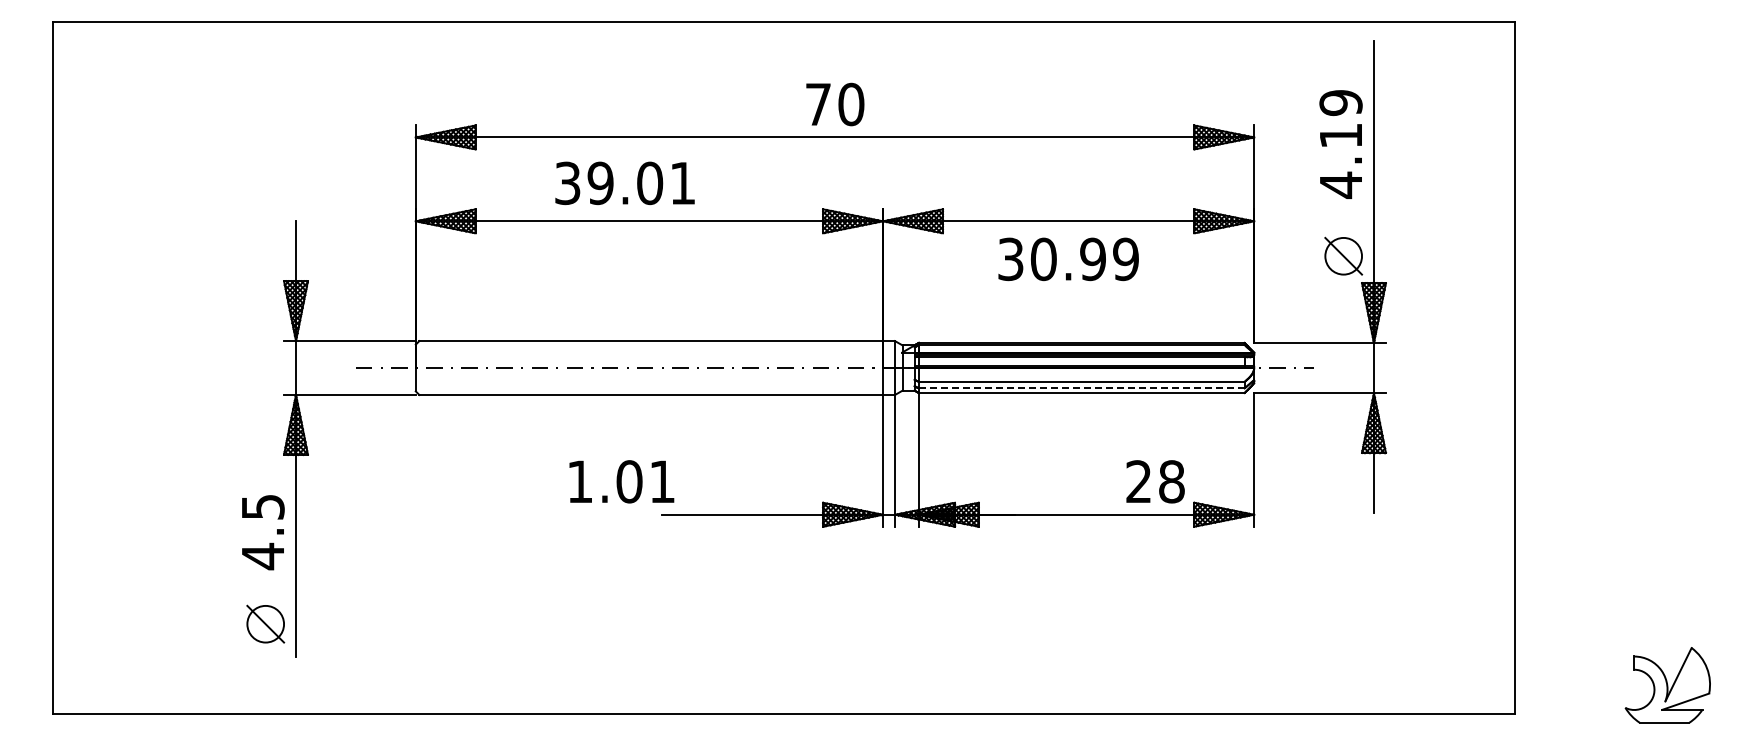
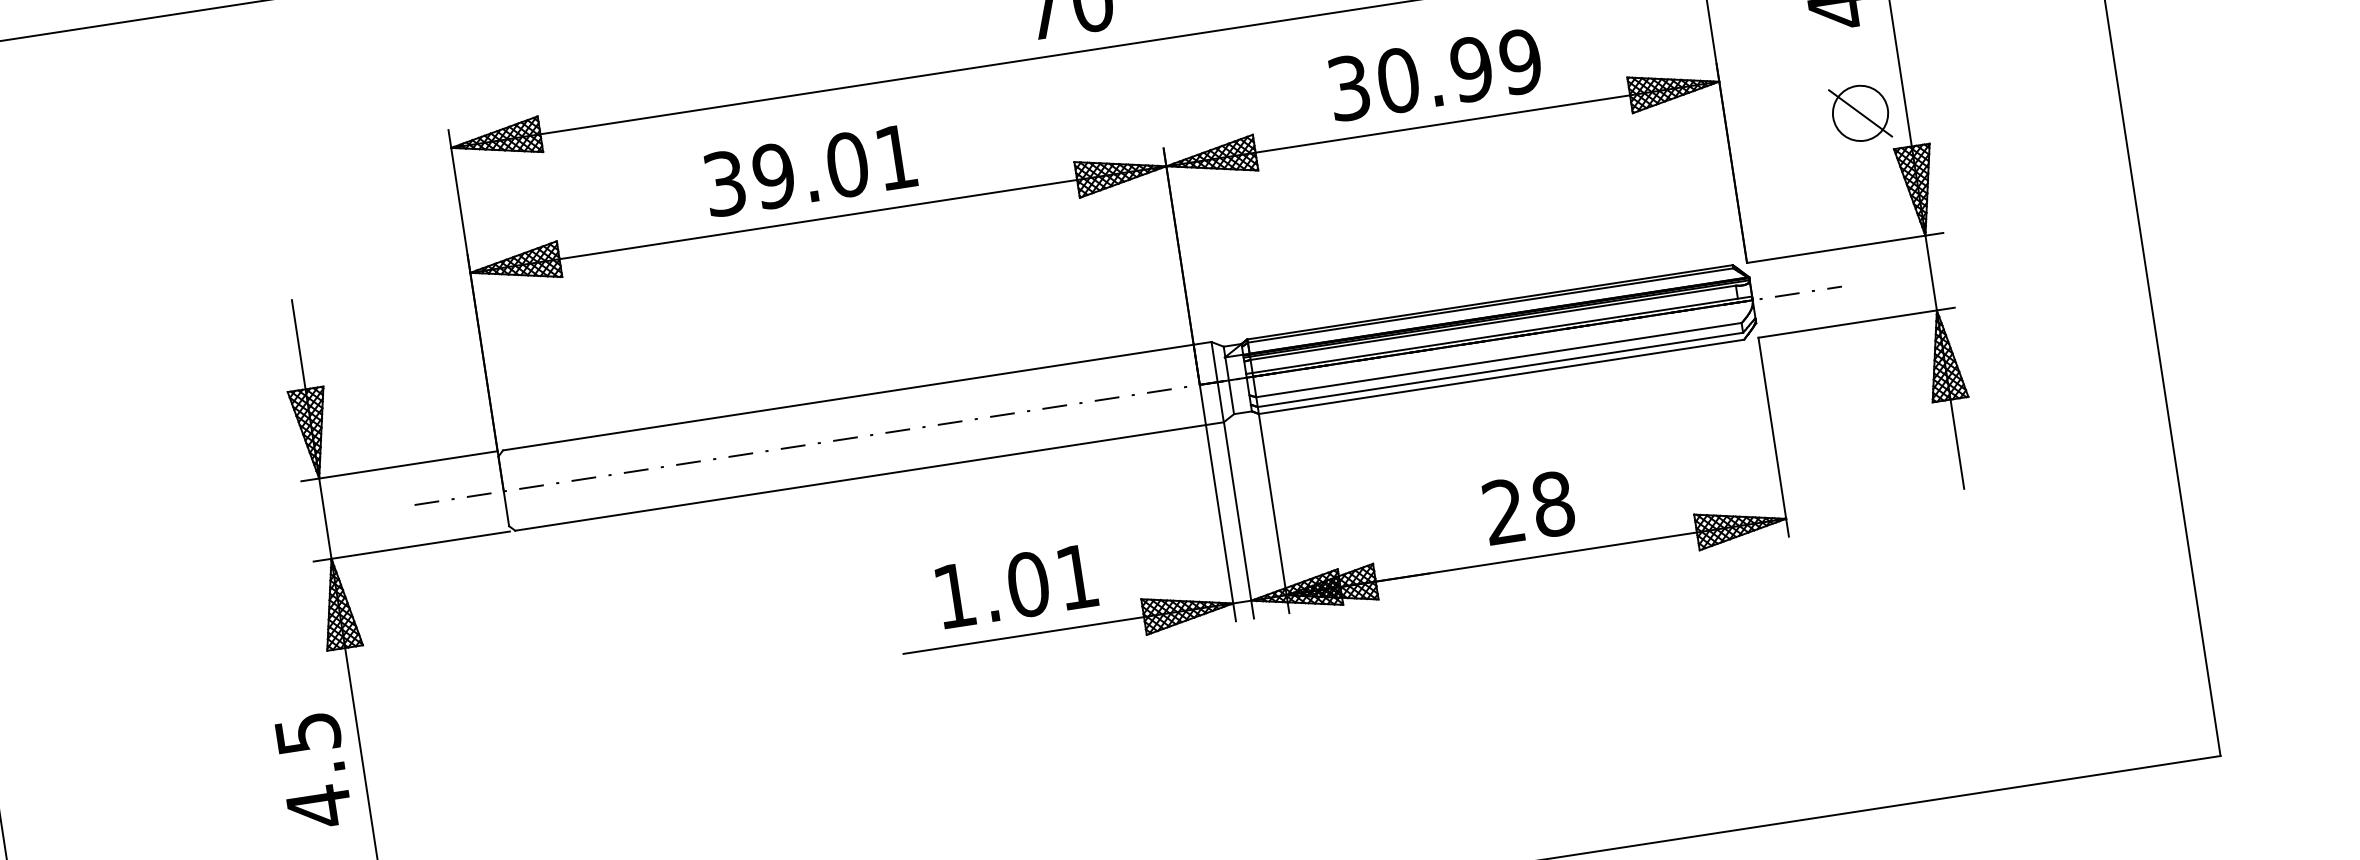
text: (624, 183) -> (809, 170), moved
text: (1068, 259) -> (1435, 75), moved
line: (1081, 388) -> (1500, 370), dashed -> solid
text: (621, 481) -> (1016, 585), moved
text: (1155, 481) -> (1528, 507), moved

